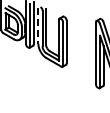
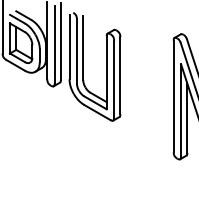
line: (38, 26) -> (69, 47), dashed -> solid

